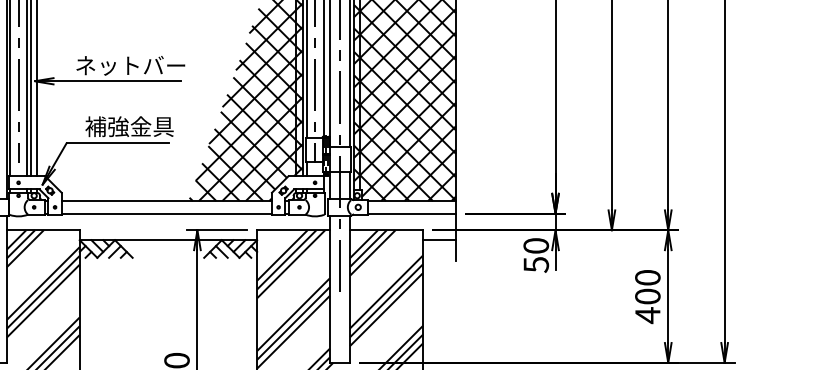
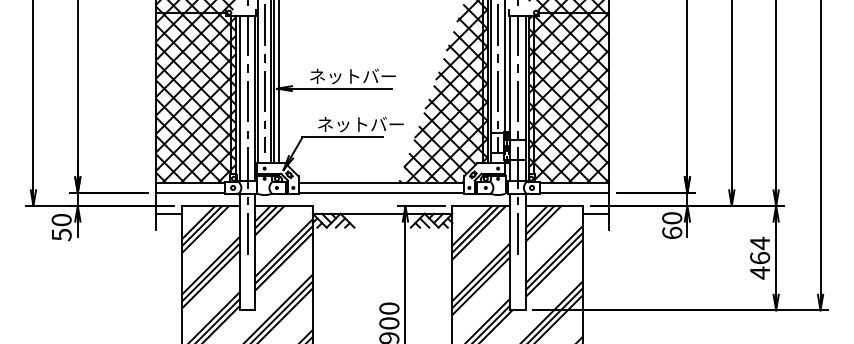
text: (140, 126) -> (360, 124), 補強金具 -> ネットバー
text: (536, 263) -> (672, 232), 50 -> 60
text: (648, 286) -> (760, 250), 400 -> 464

